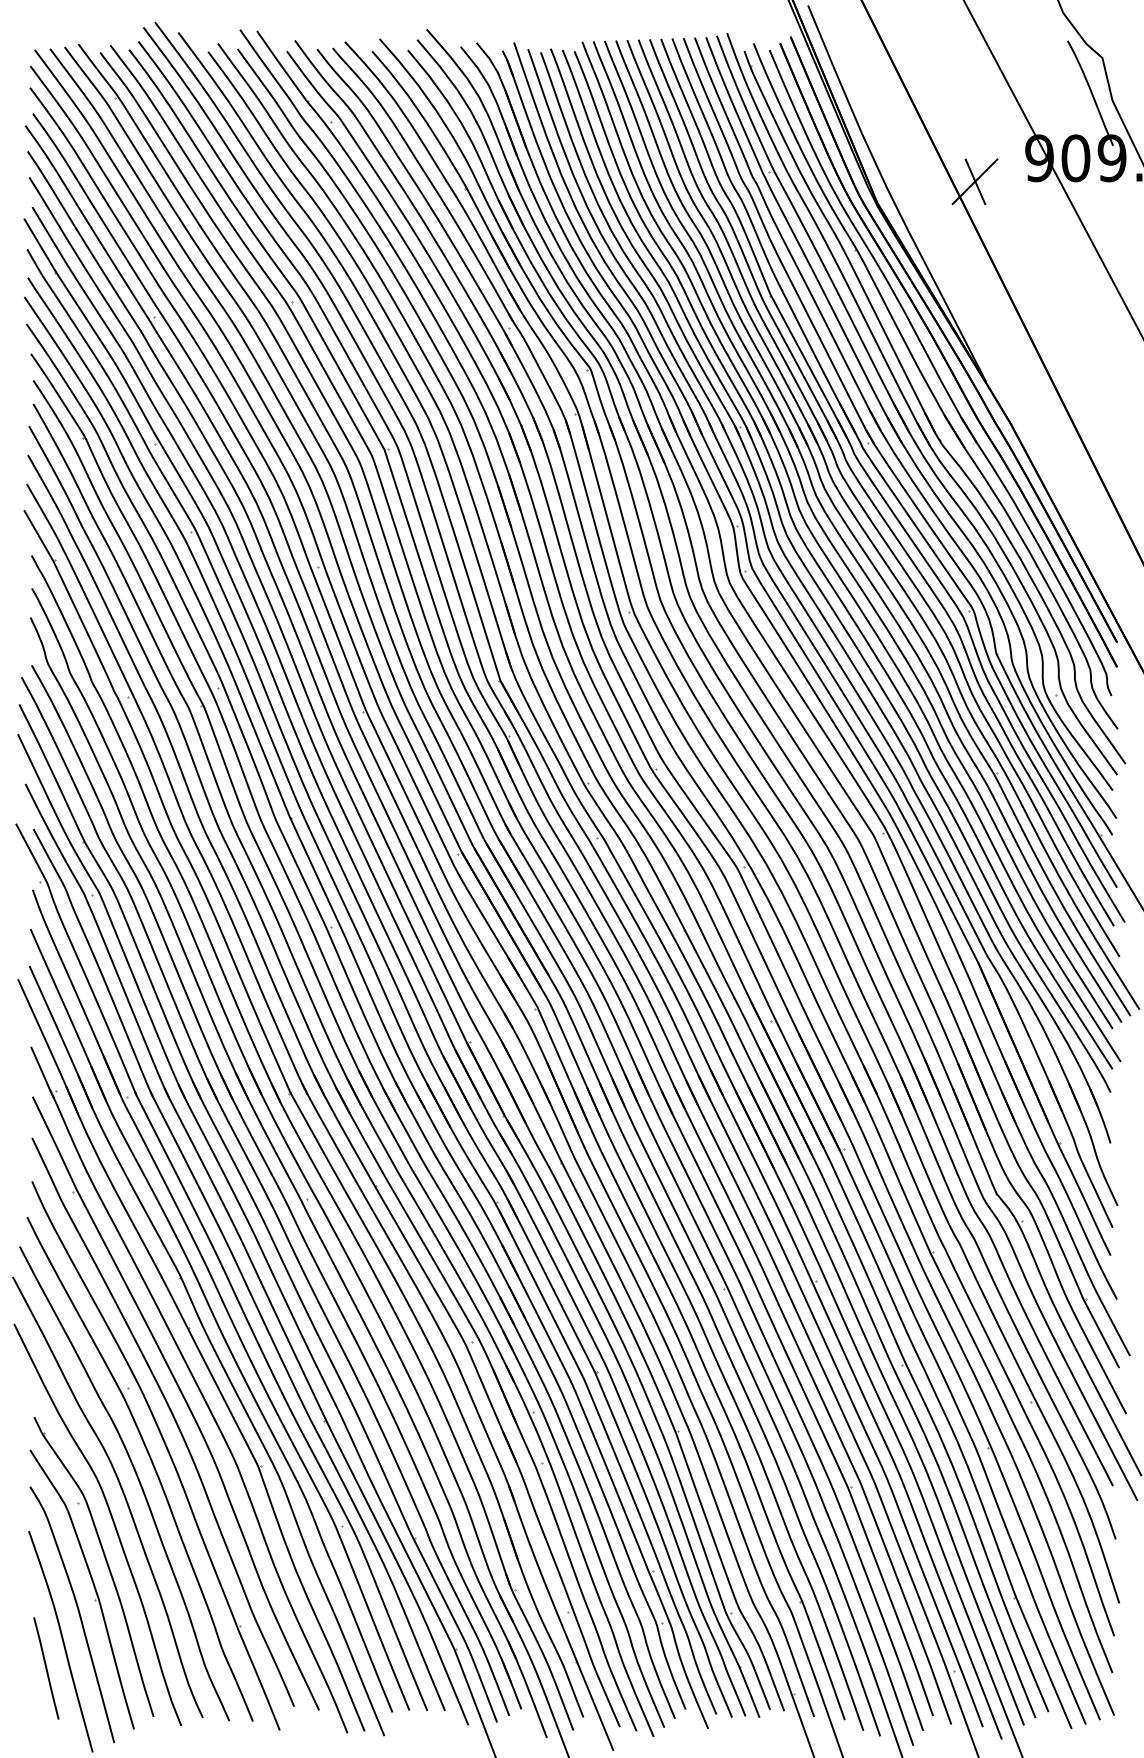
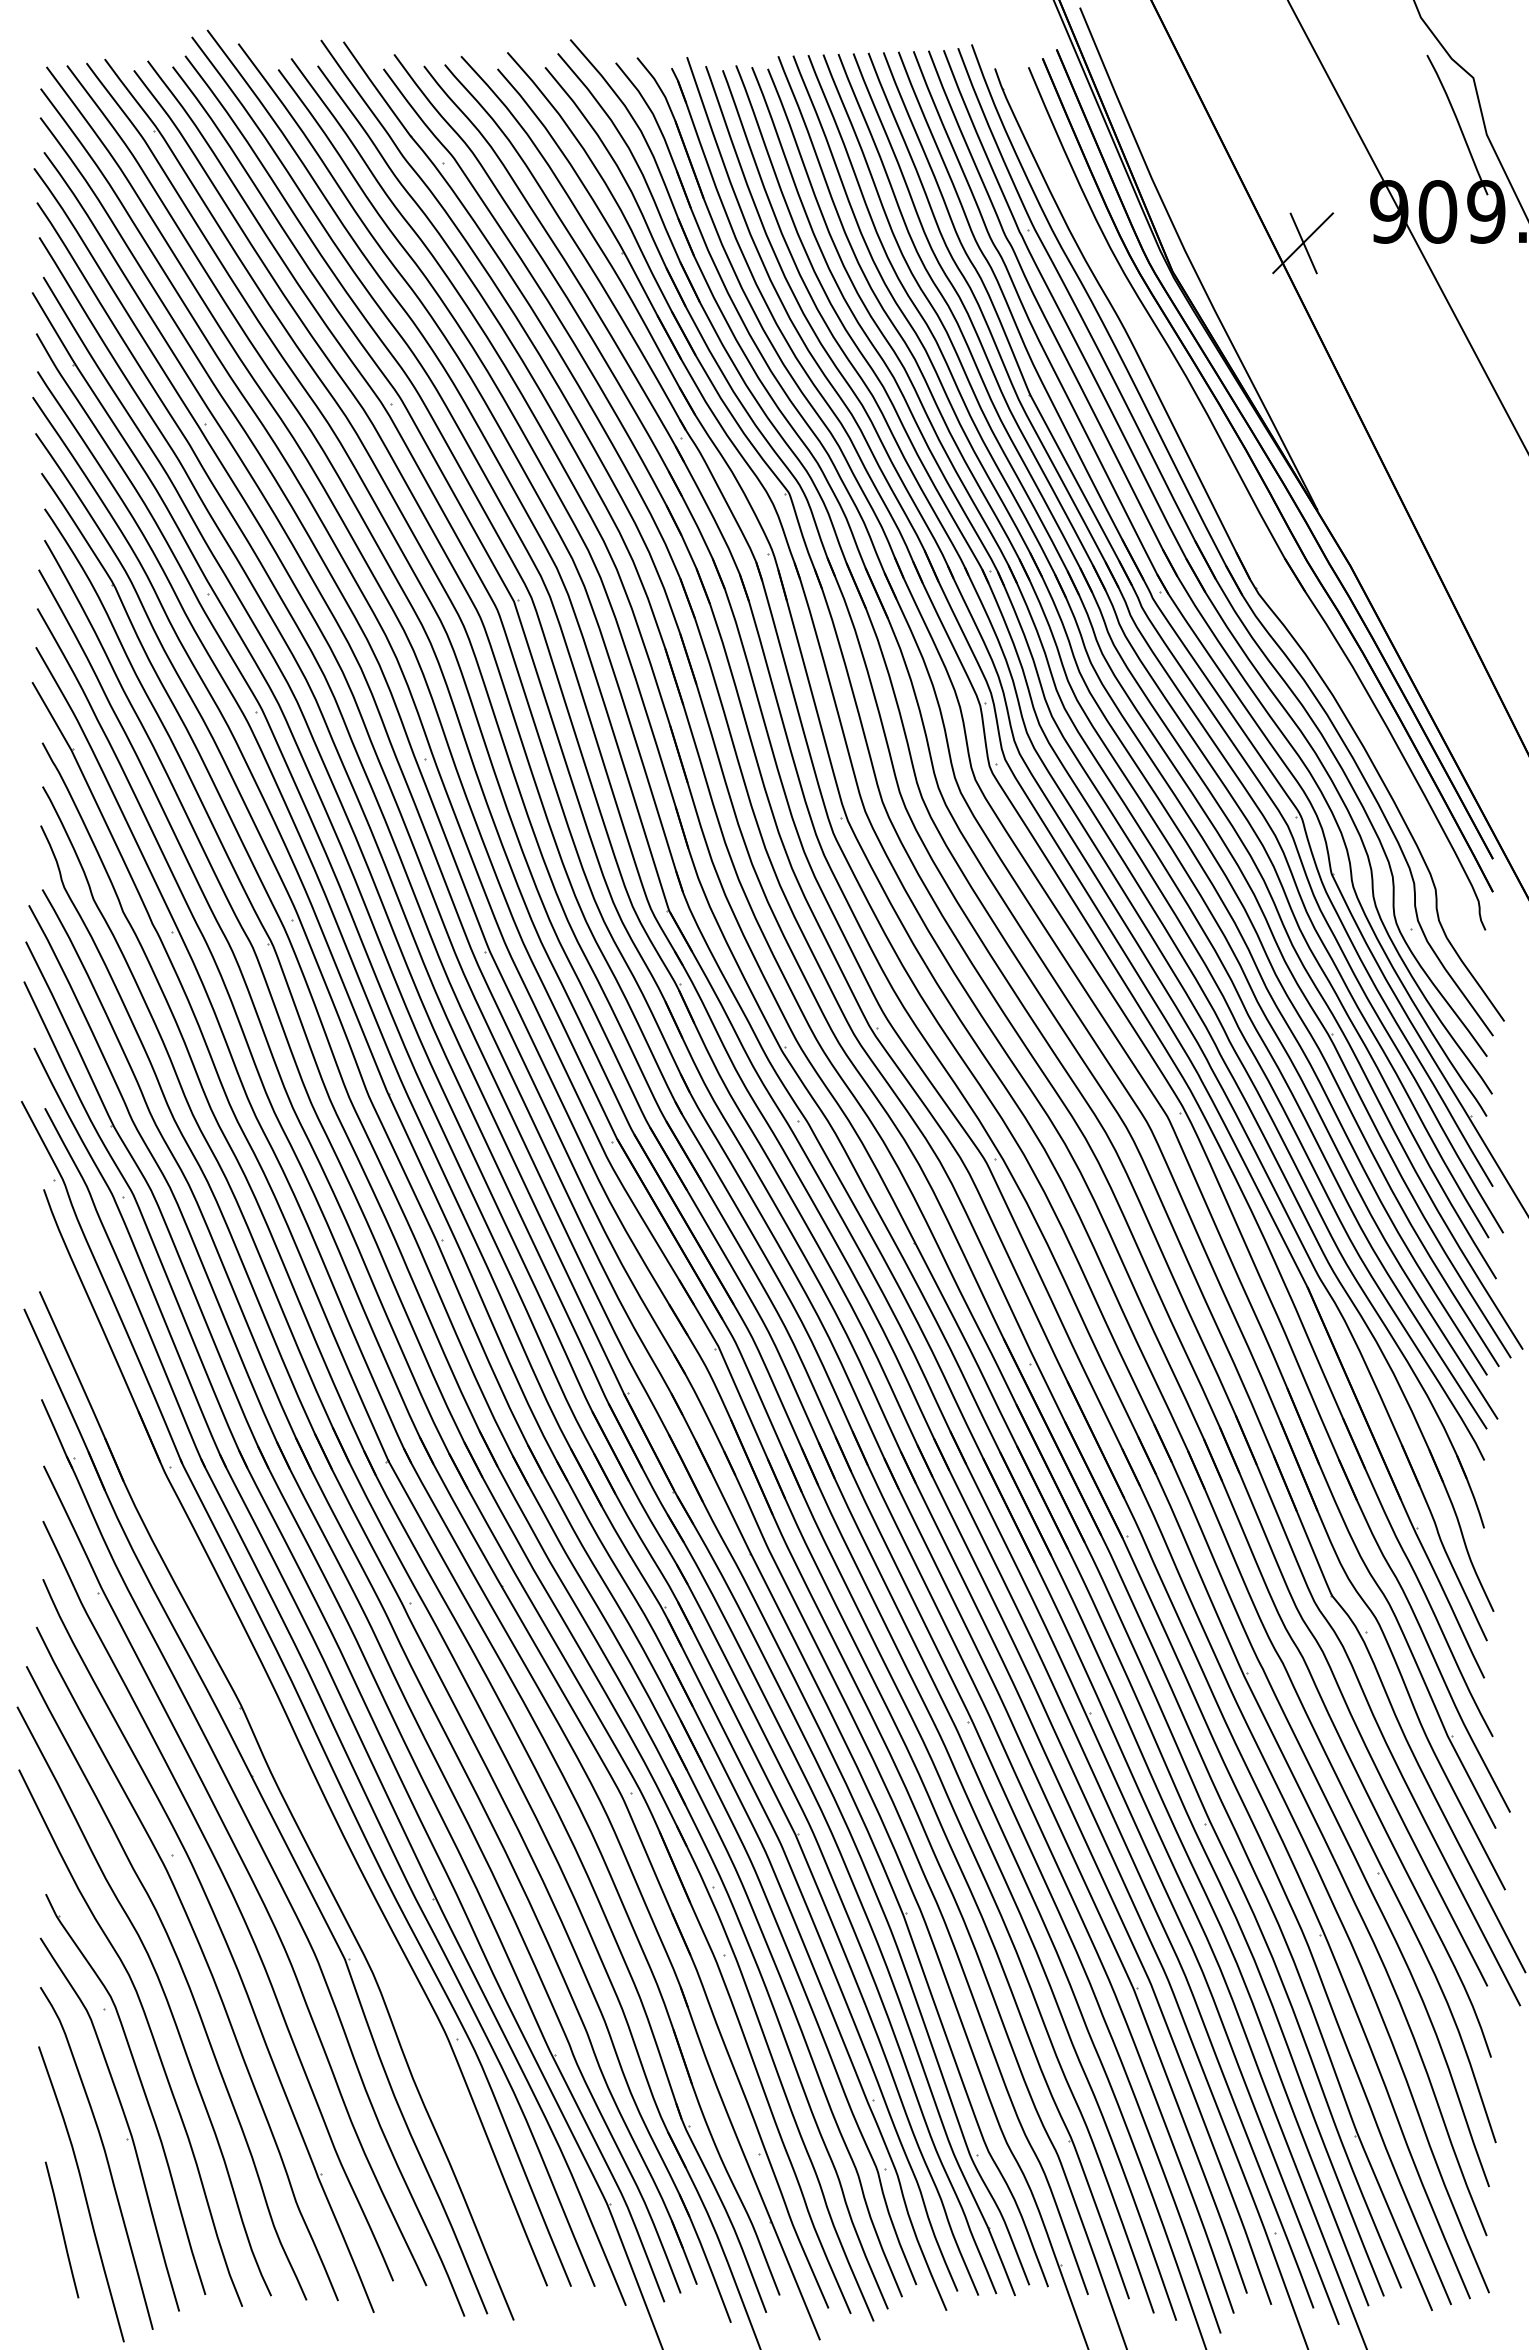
part: (931, 389) -> (1244, 520), removed
part: (211, 1320) -> (282, 1764), removed

